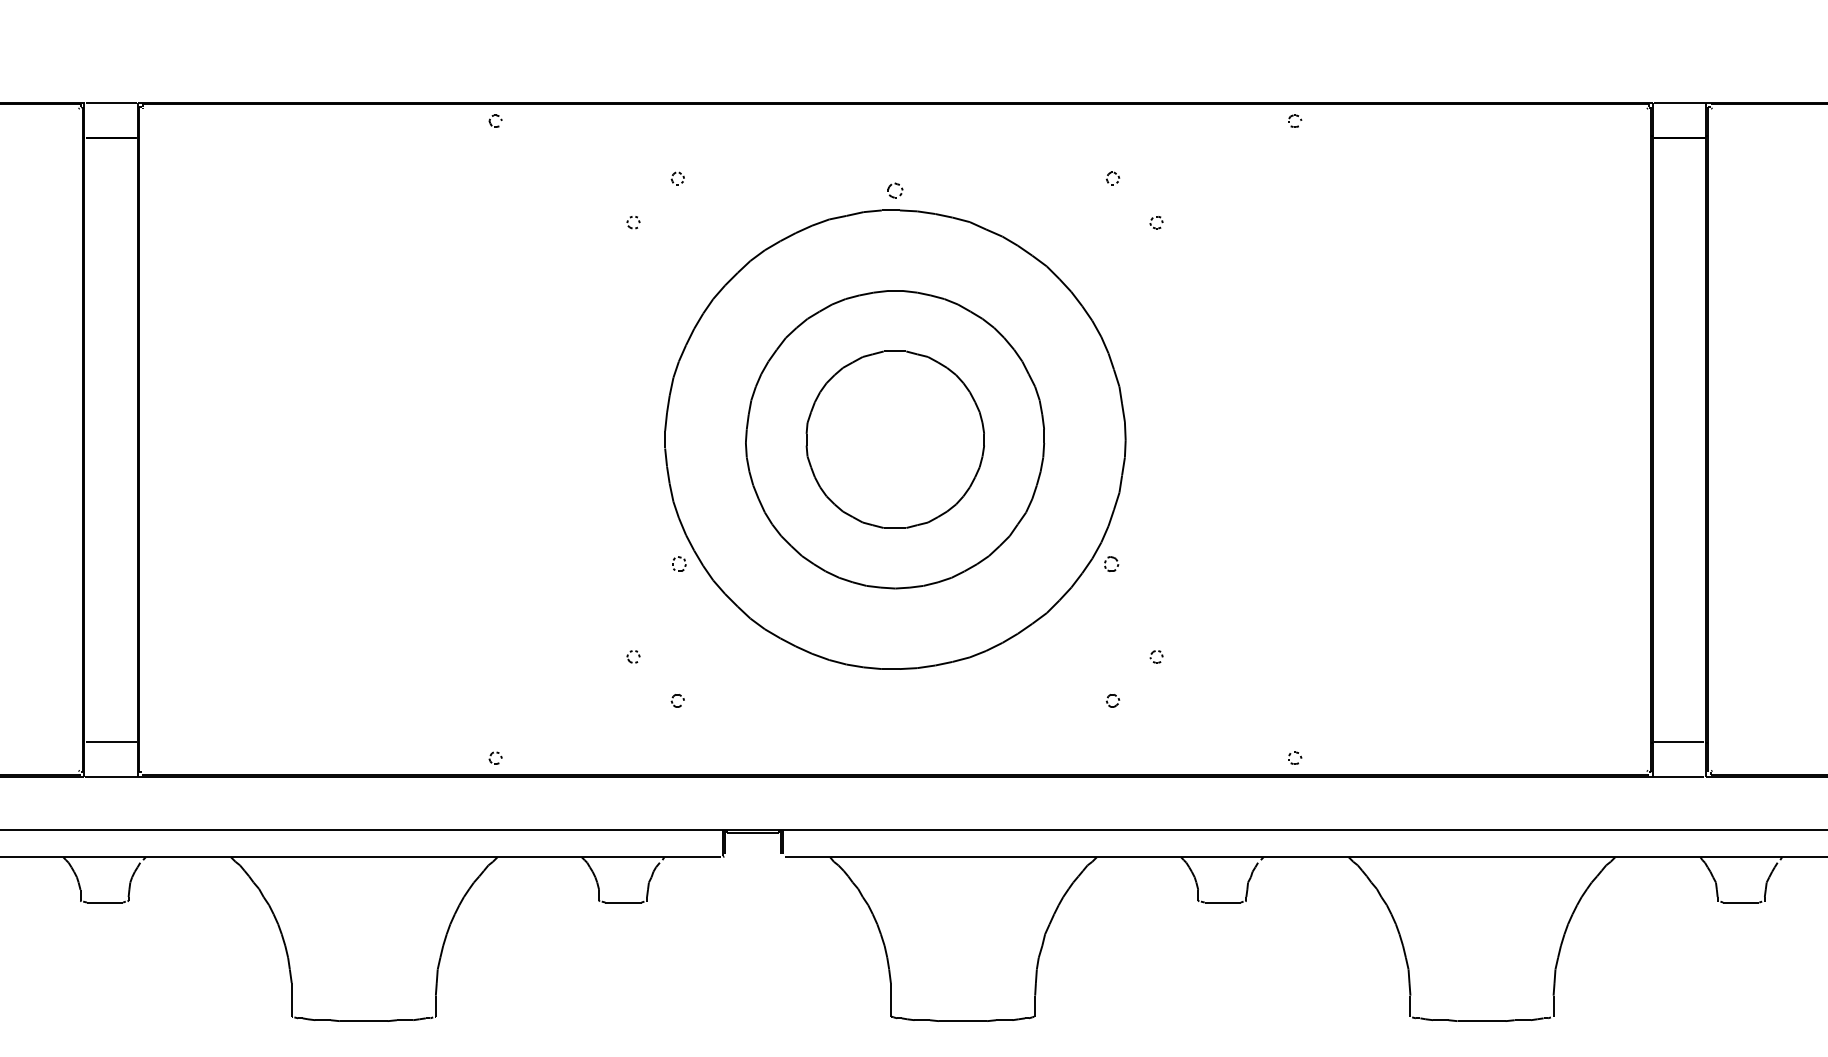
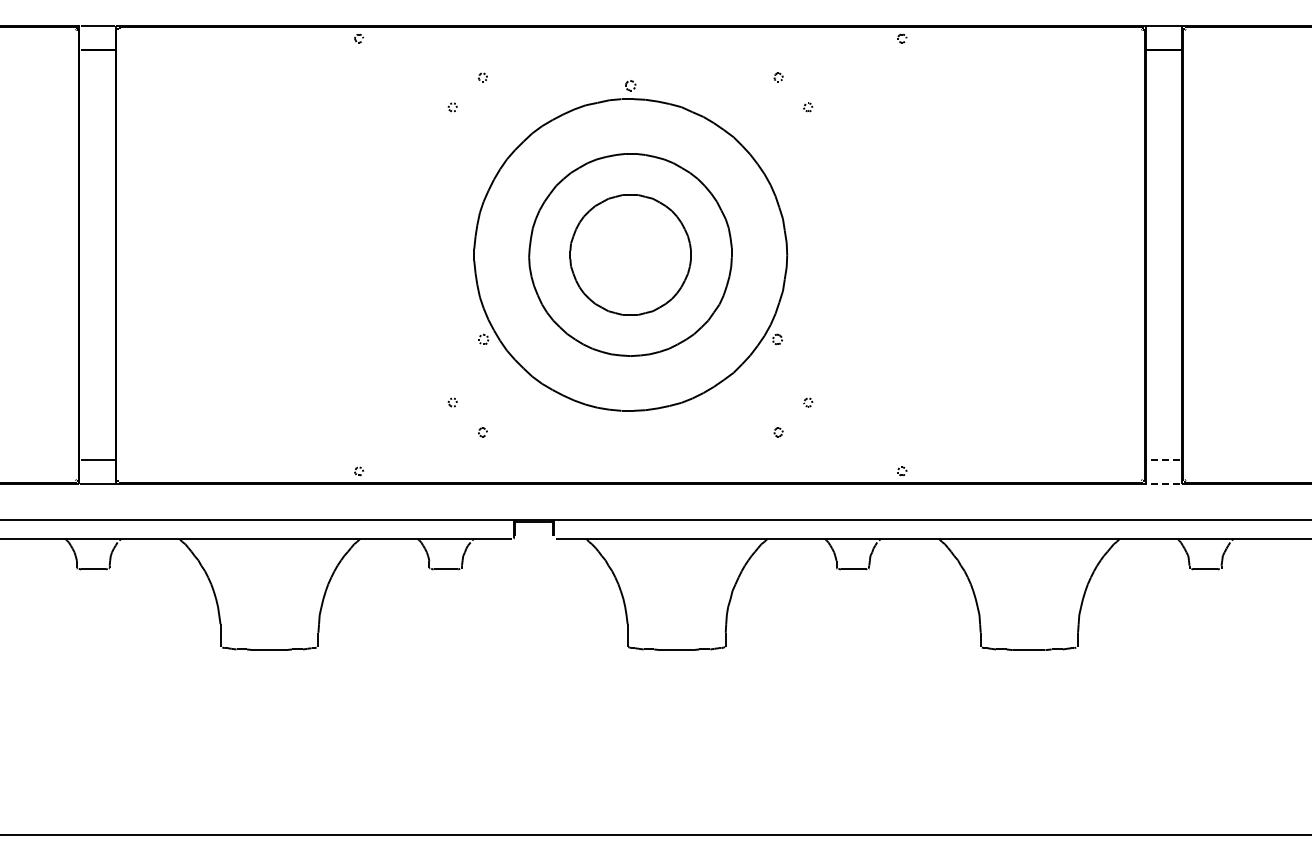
line: (1679, 742) -> (1163, 460), solid -> dashed
line: (1679, 777) -> (1163, 484), solid -> dashed

